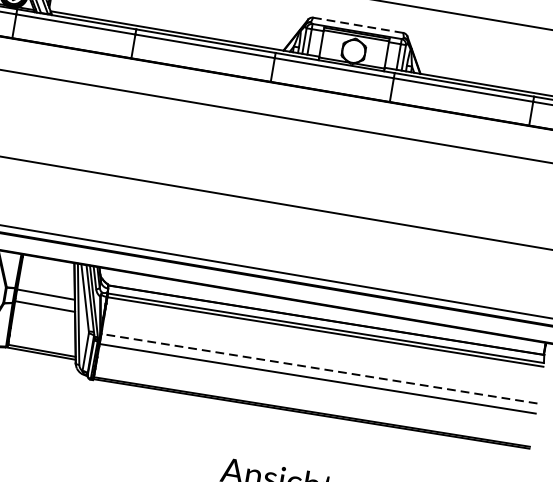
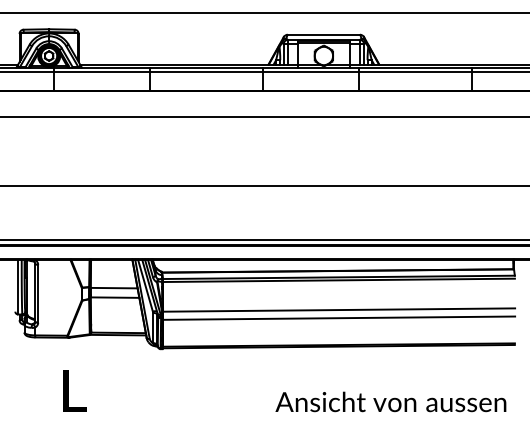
line: (357, 24) -> (323, 34), dashed -> solid
line: (318, 369) -> (338, 310), dashed -> solid

